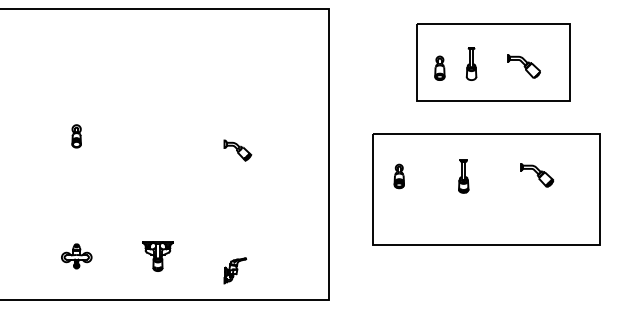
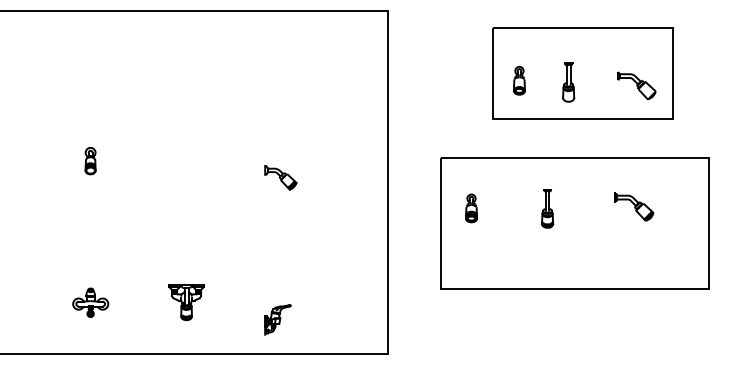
part: (471, 63) -> (568, 82), moved
part: (523, 66) -> (635, 85), moved

